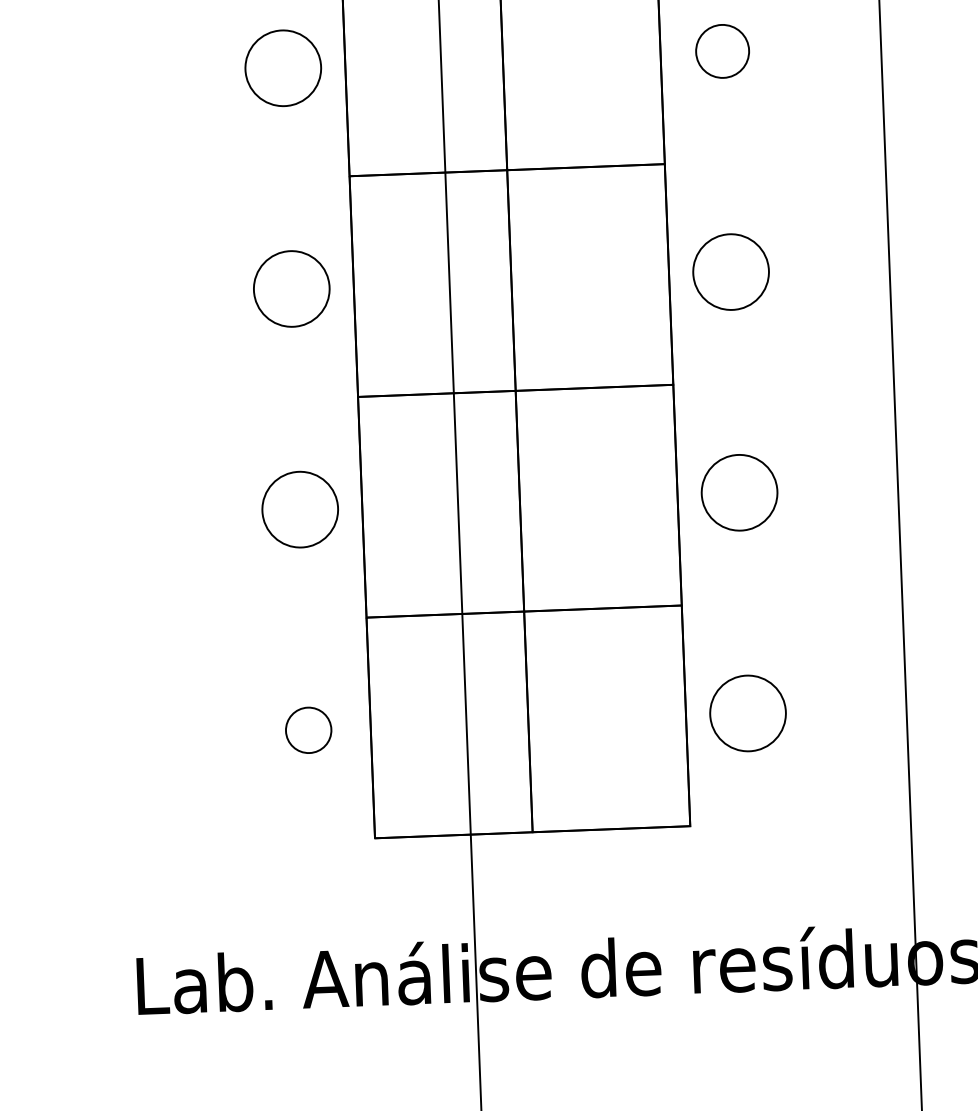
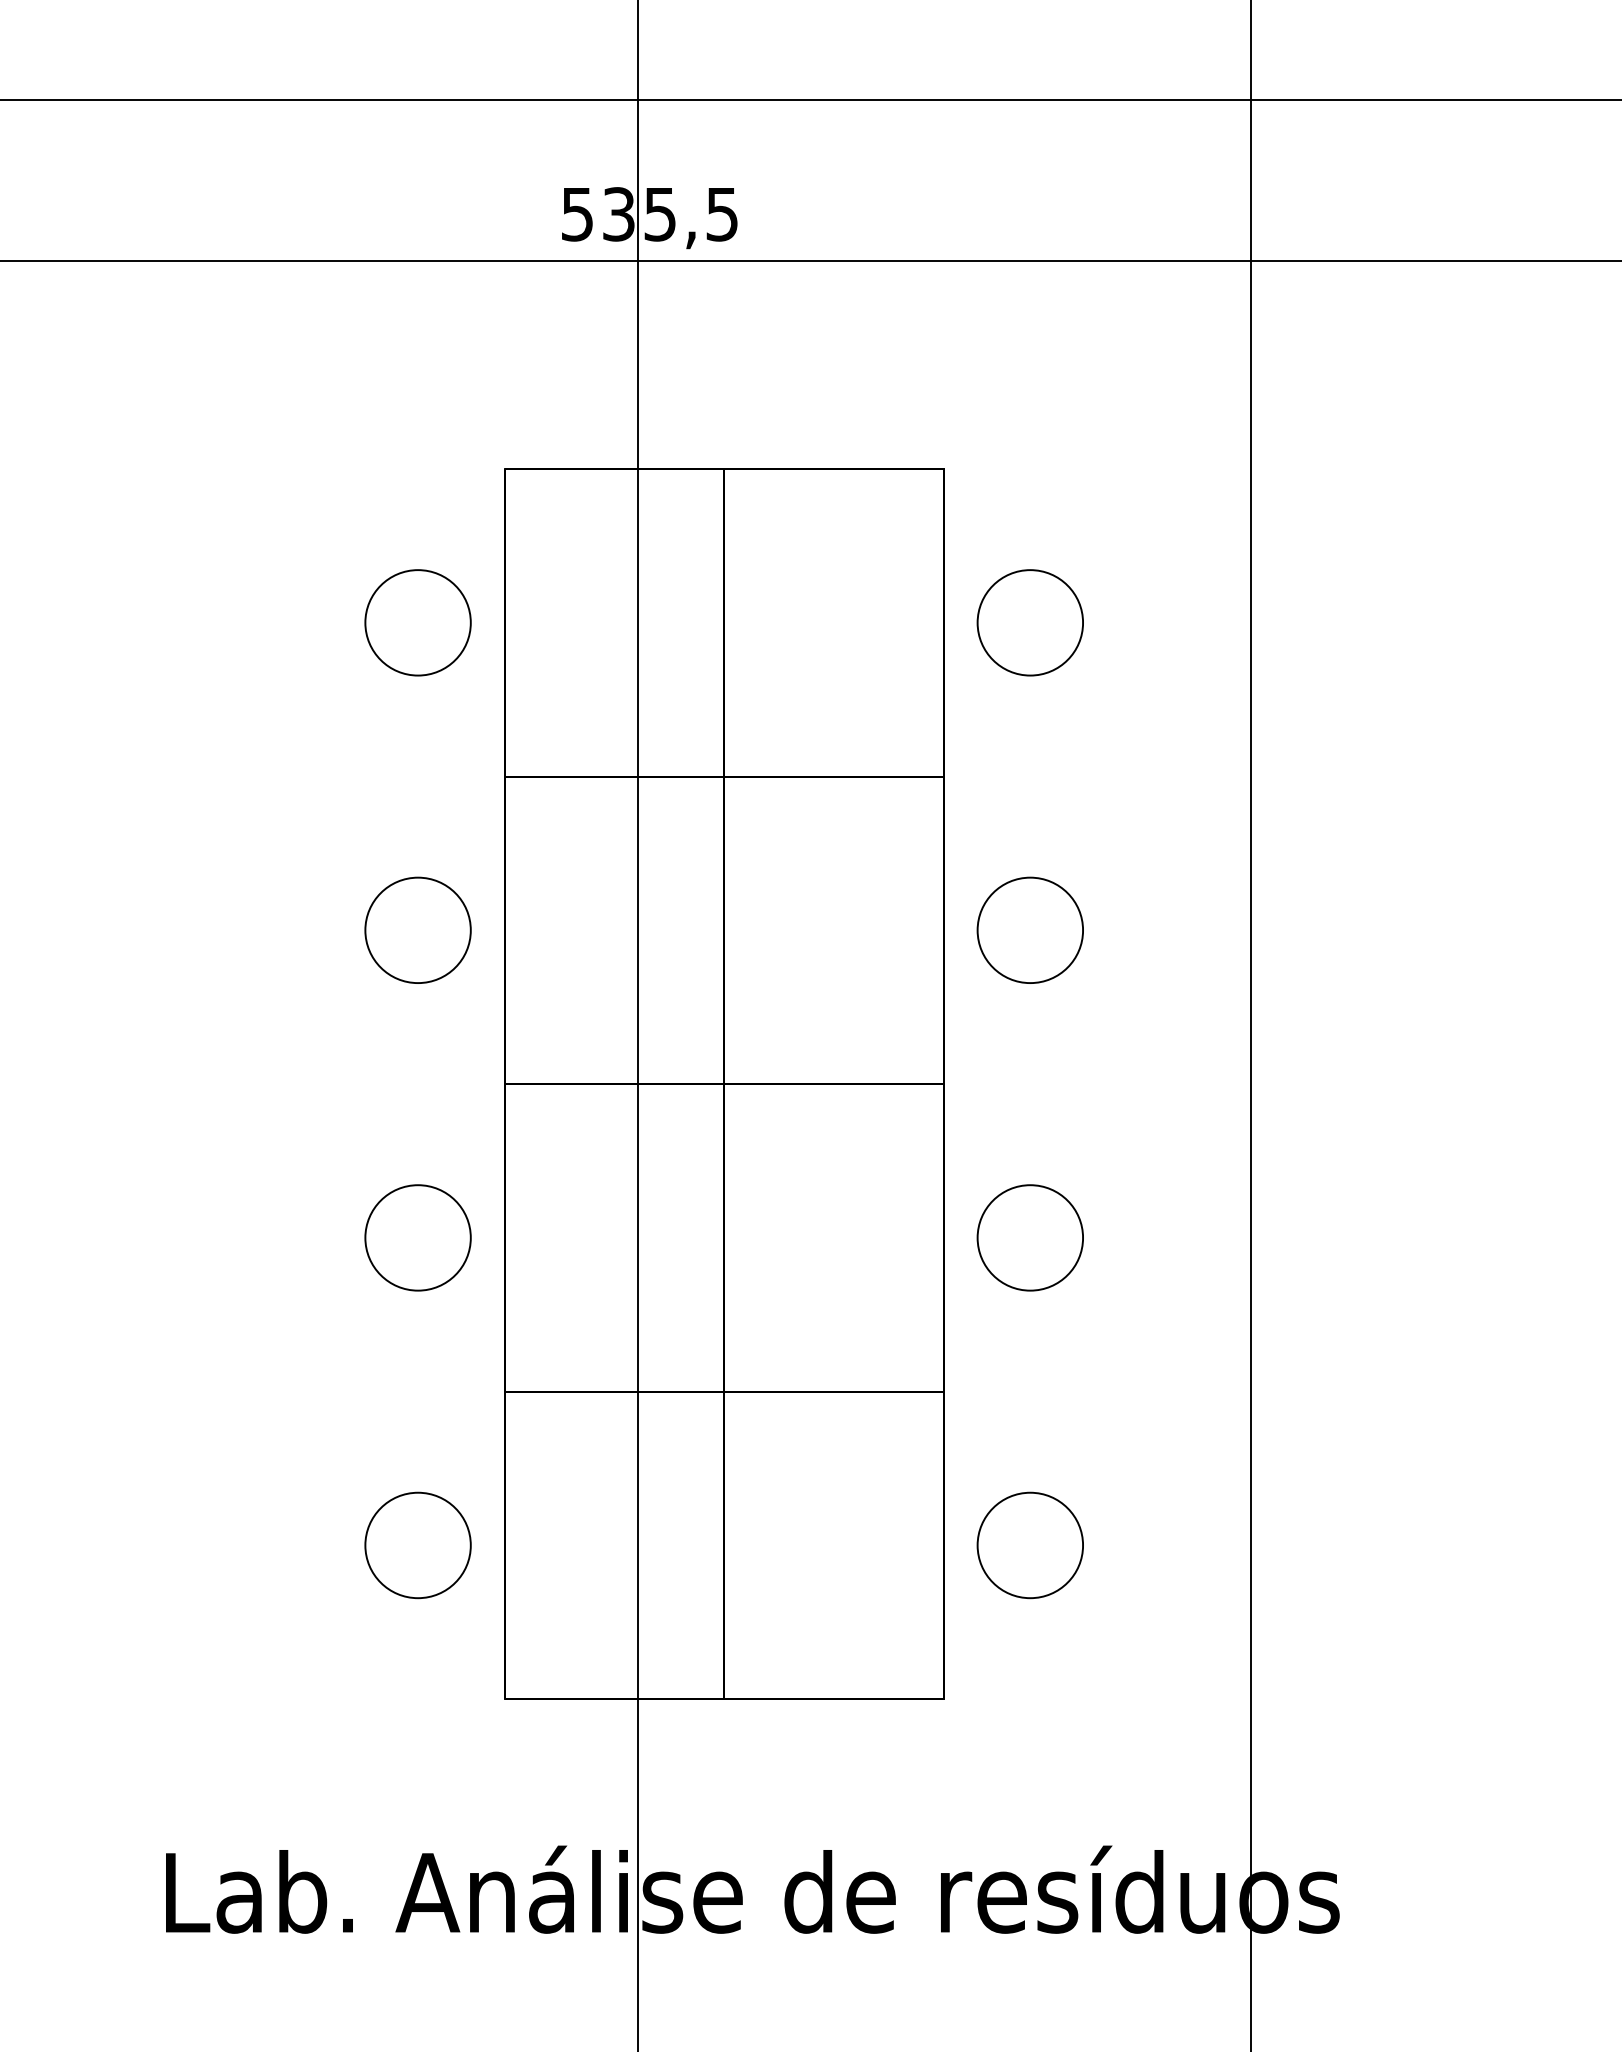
circle: (722, 51) -> (1030, 622), size x1.43
circle: (308, 730) -> (417, 1545), size x1.67

